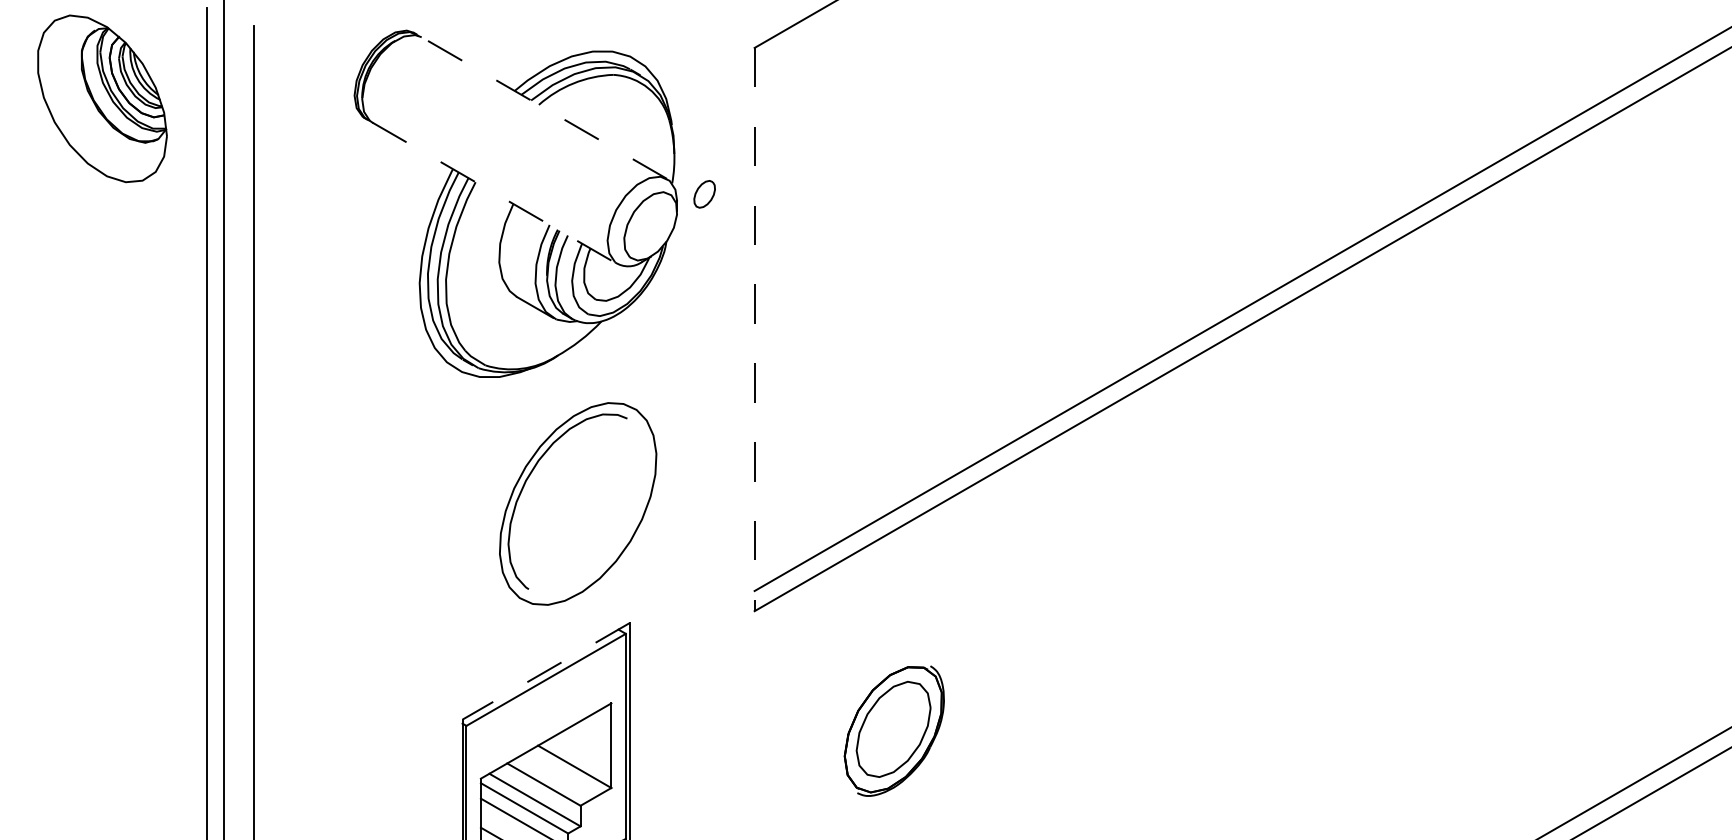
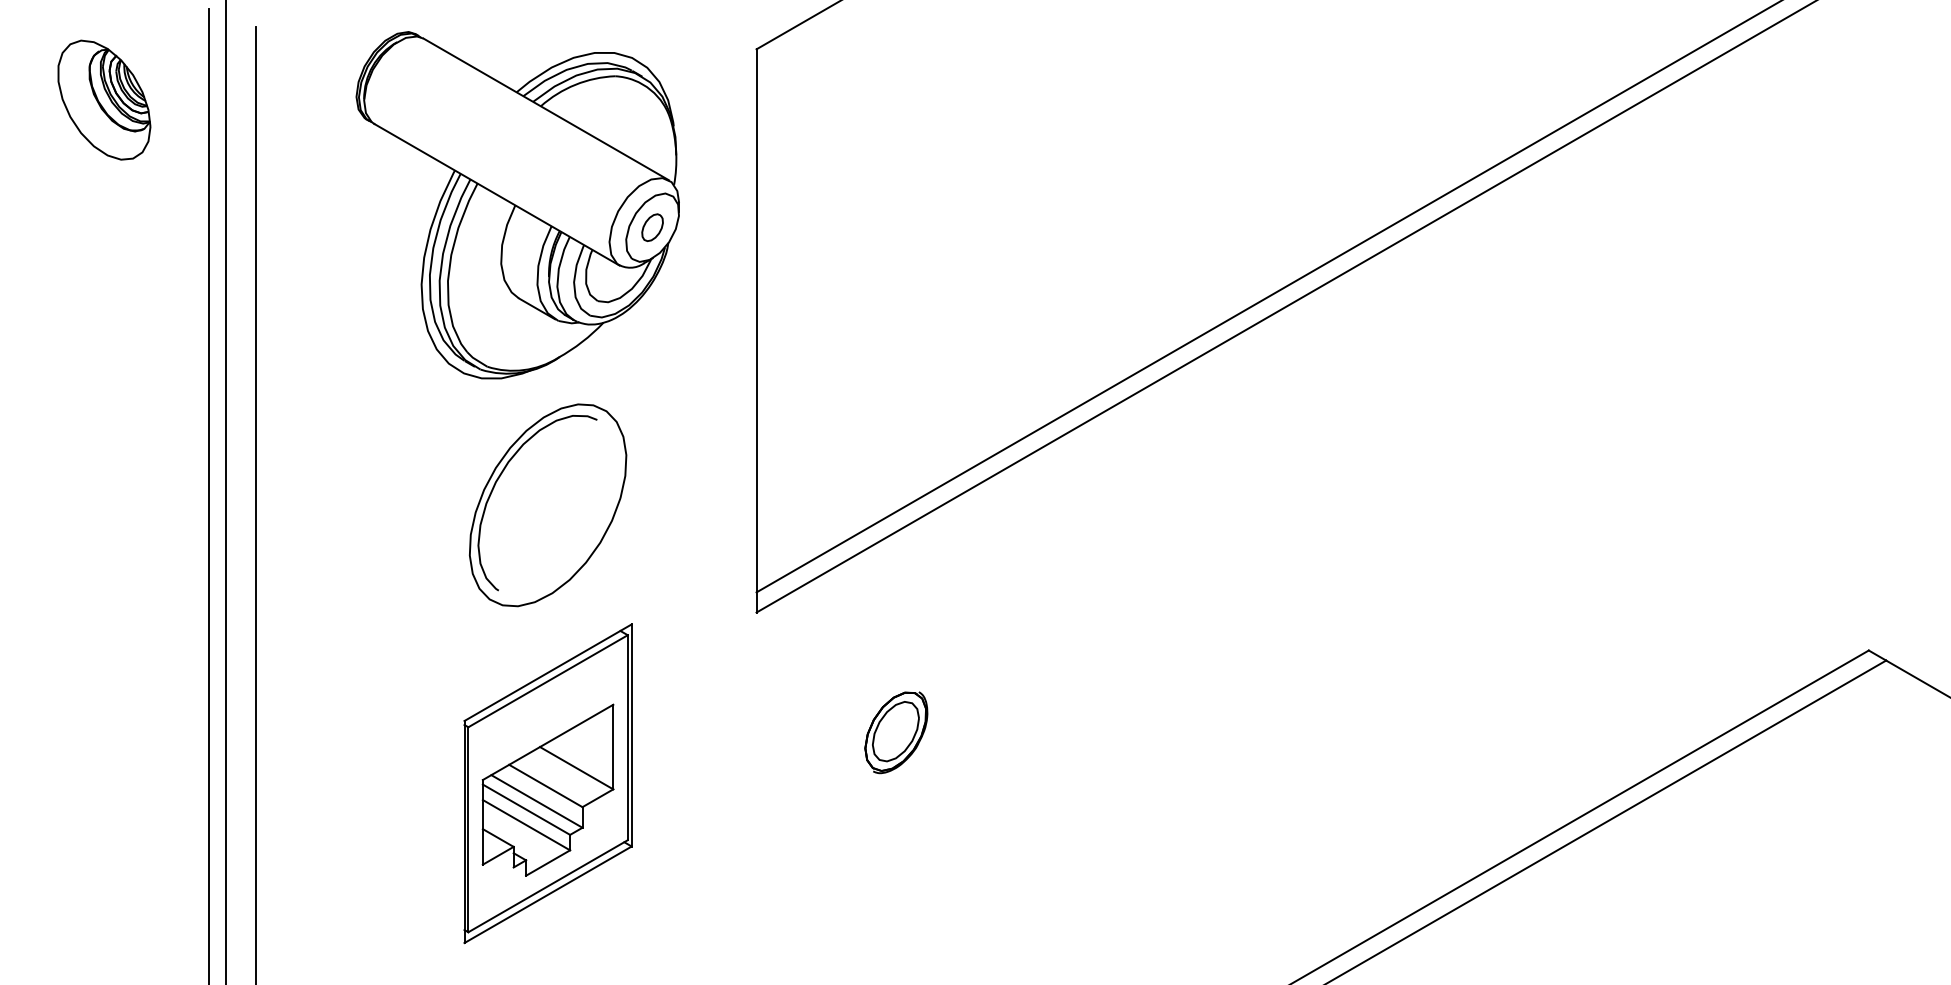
part: (102, 98) -> (104, 99), size x0.71
line: (544, 108) -> (546, 109), dashed -> solid
line: (495, 193) -> (497, 194), dashed -> solid
part: (704, 194) -> (652, 227), moved
line: (754, 329) -> (756, 330), dashed -> solid
part: (578, 504) -> (548, 505), moved
line: (546, 671) -> (548, 672), dashed -> solid
part: (894, 731) -> (896, 732), size x0.62

